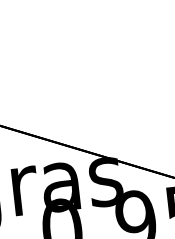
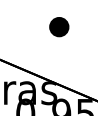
part: (111, 45) -> (59, 27), added

